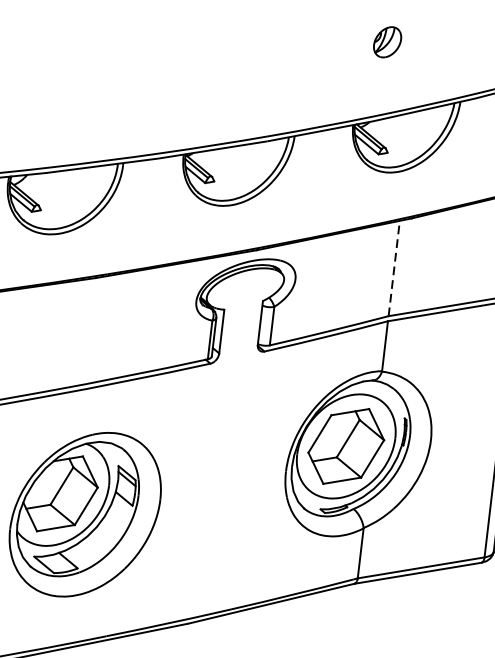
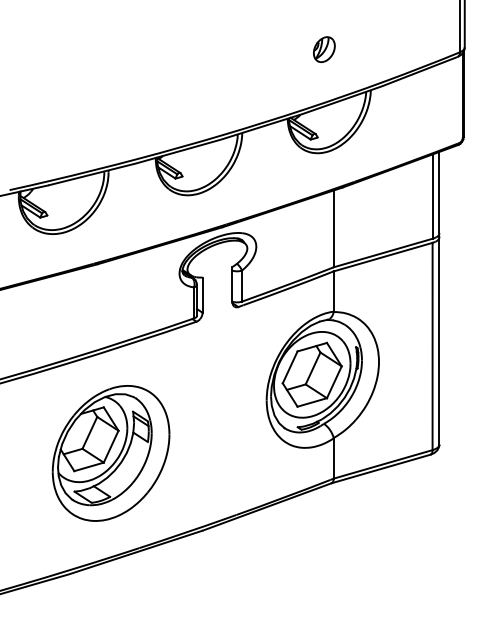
part: (387, 42) -> (324, 49), moved
line: (393, 267) -> (333, 228), dashed -> solid

